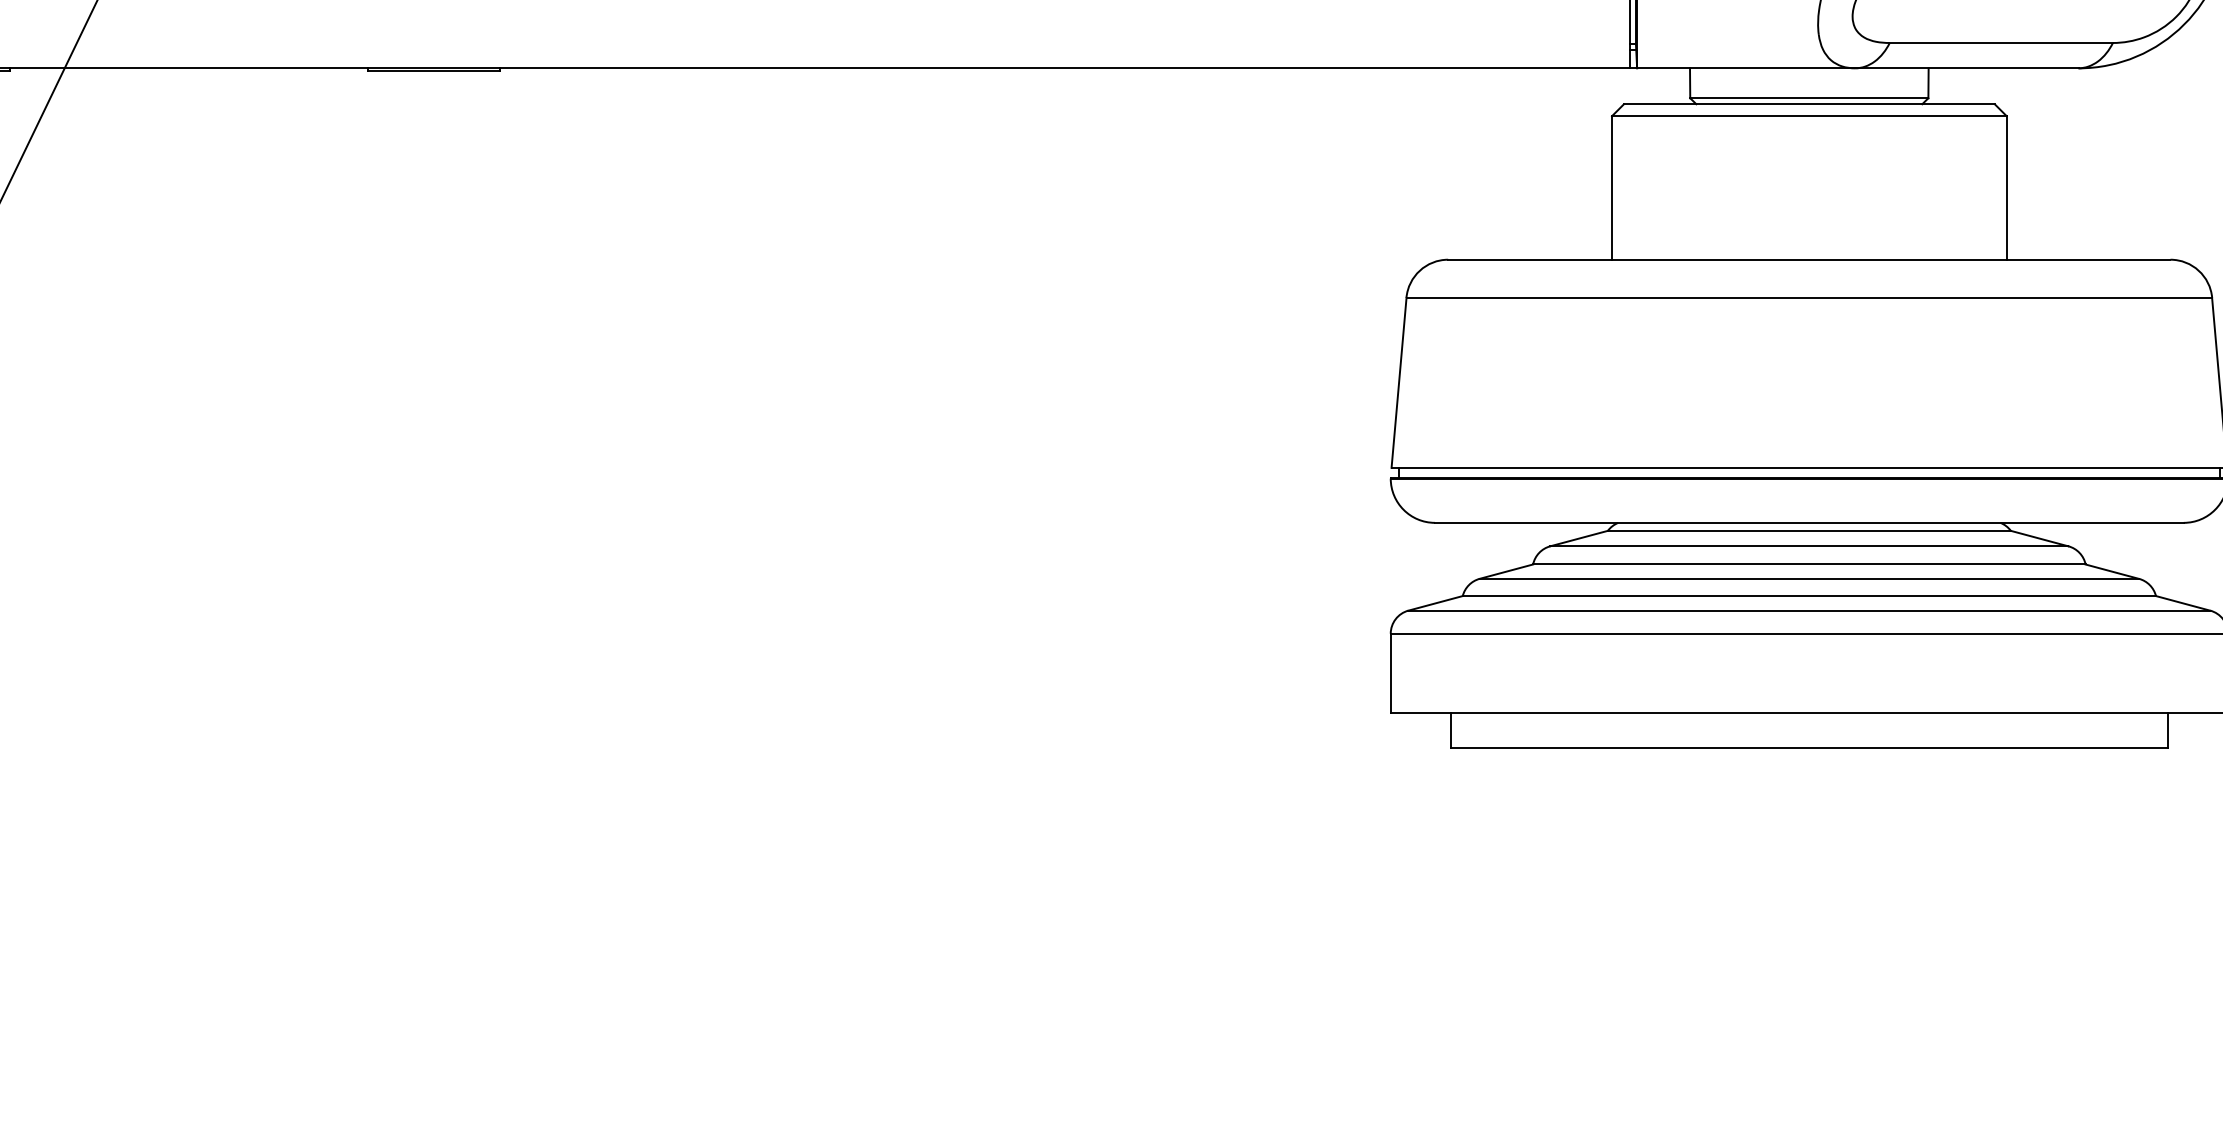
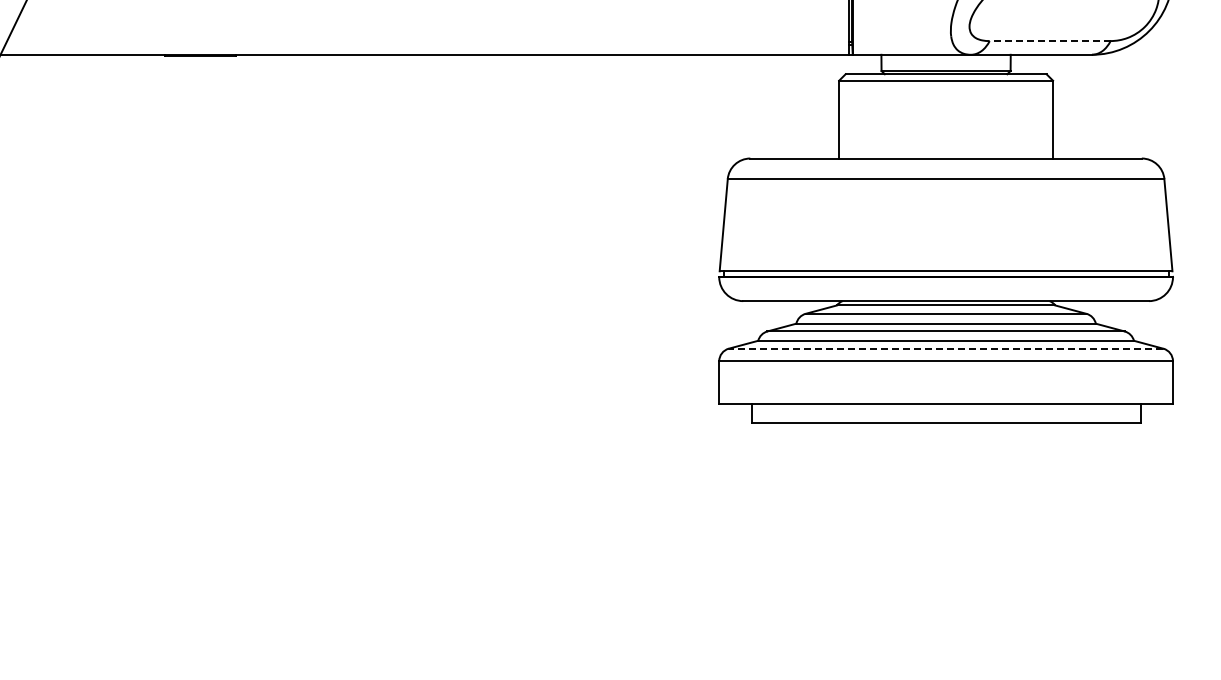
line: (2000, 43) -> (1049, 41), solid -> dashed
line: (1808, 610) -> (945, 348), solid -> dashed

